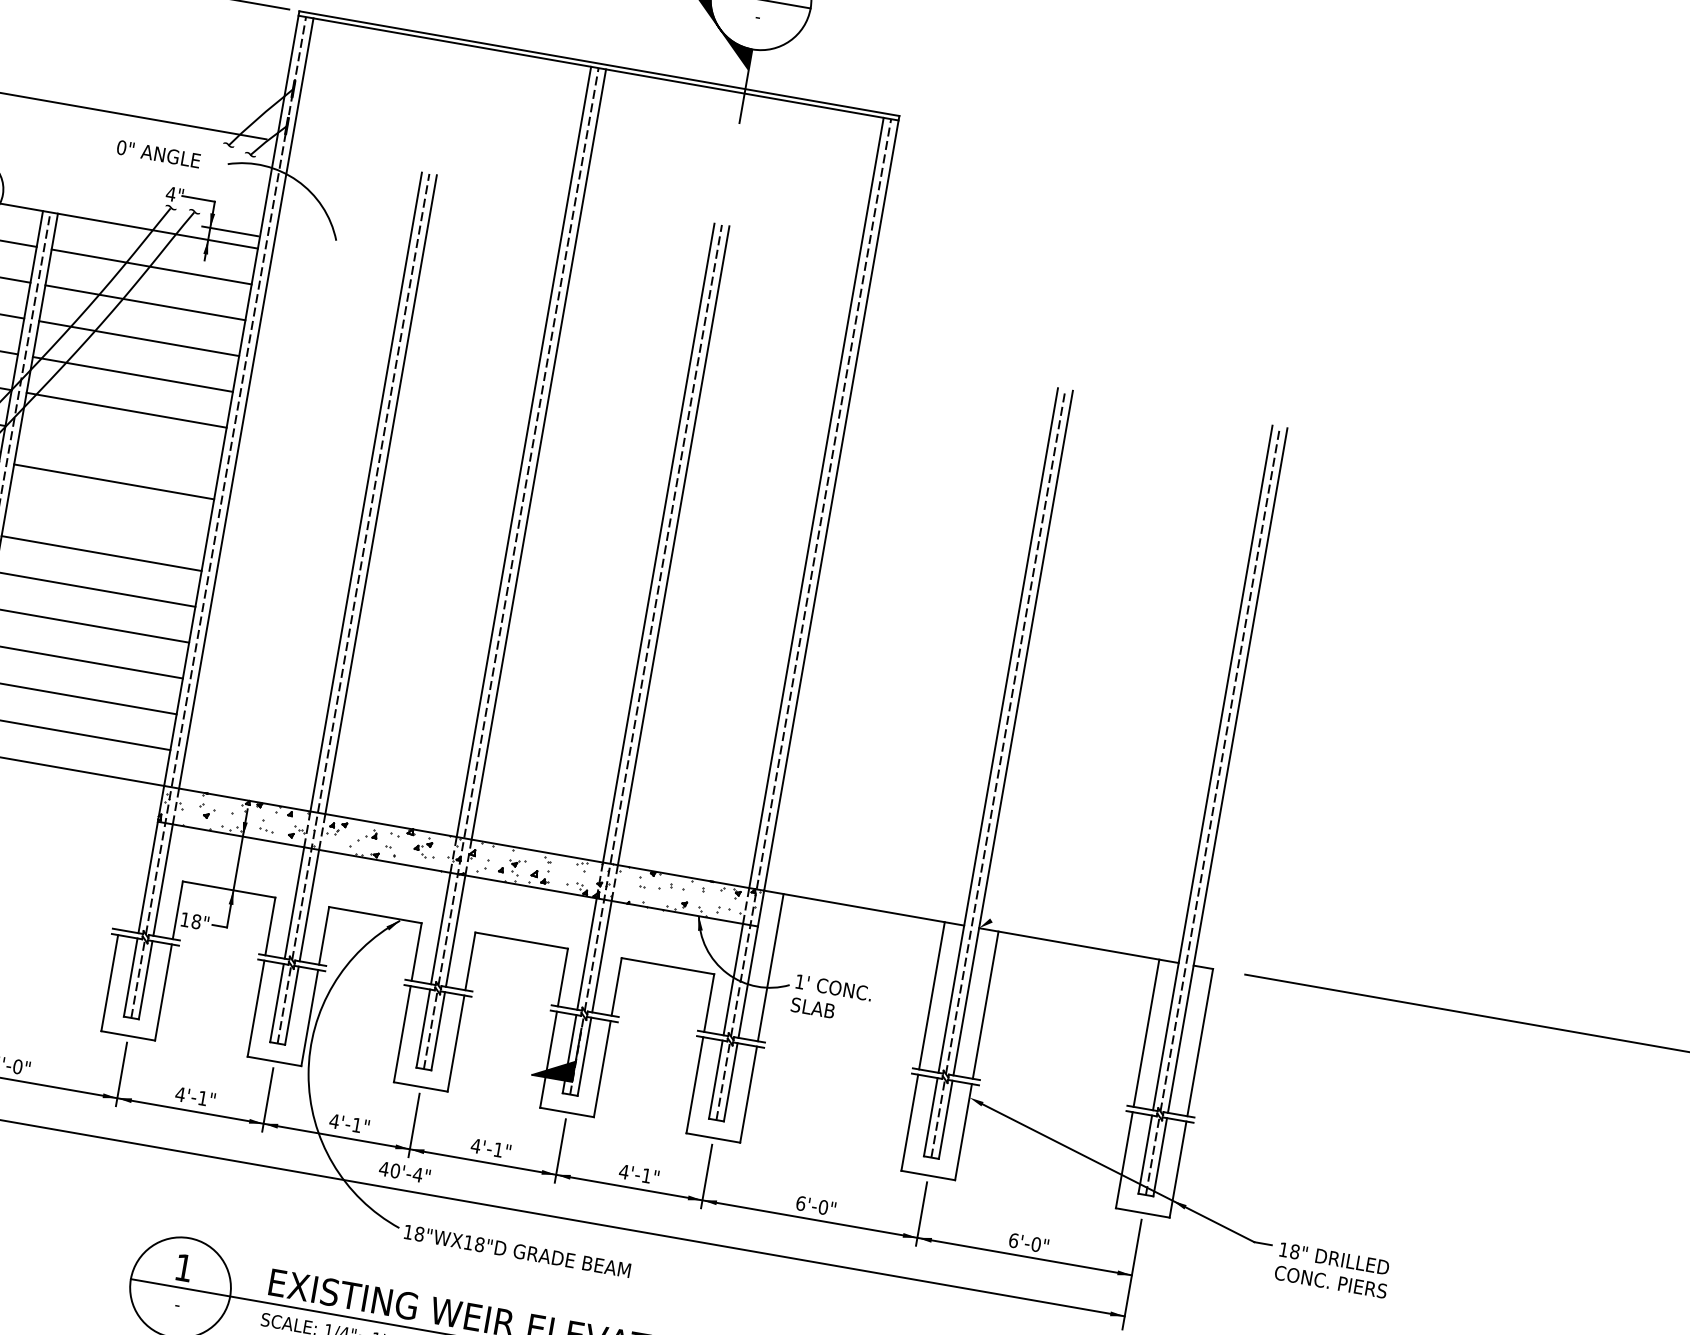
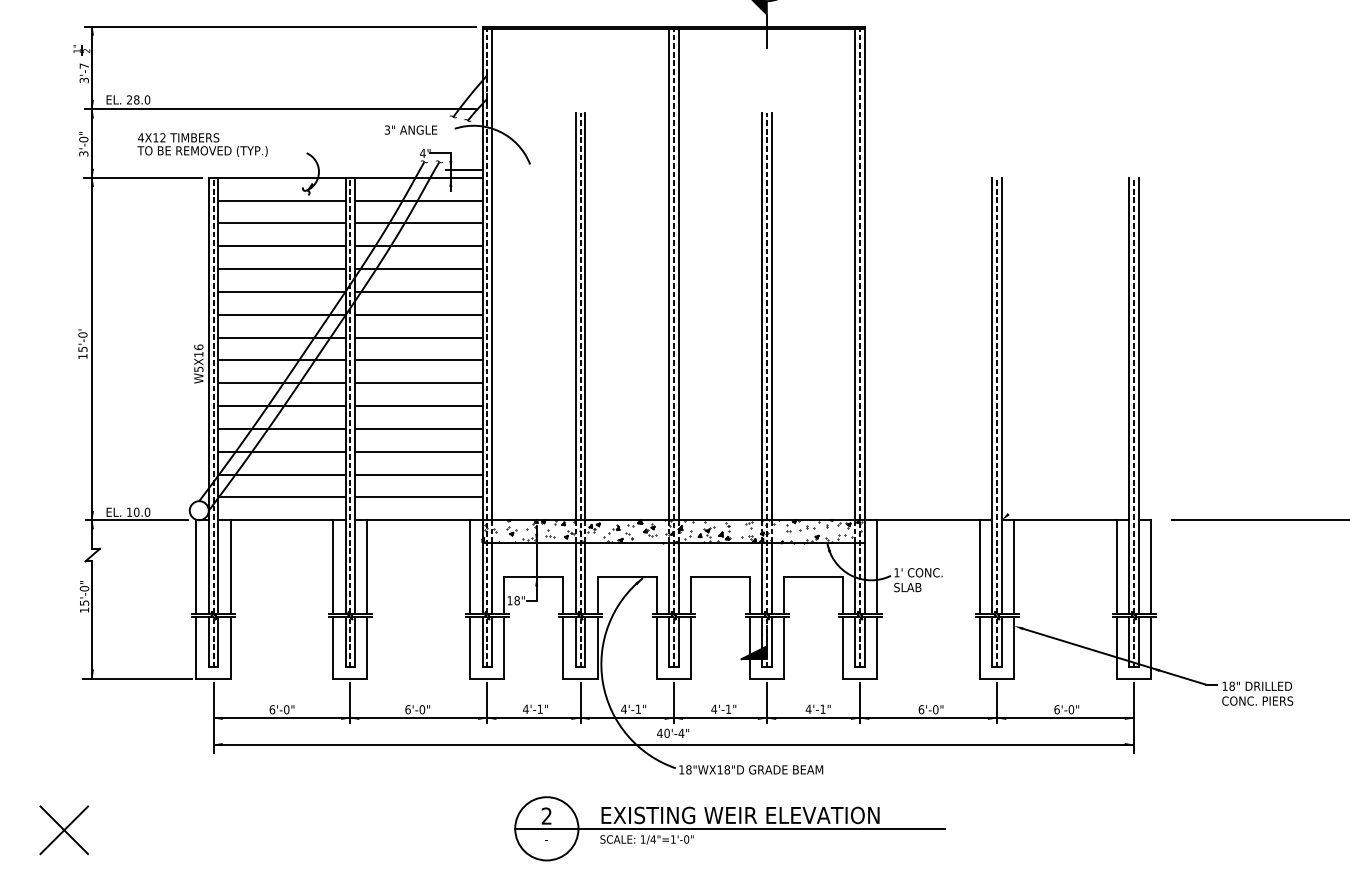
text: (122, 146) -> (387, 129), 0" -> 3"
line: (120, 445) -> (418, 314), added
line: (107, 517) -> (418, 360), added
line: (132, 856) -> (470, 567), added
text: (183, 1266) -> (546, 815), 1 -> 2

